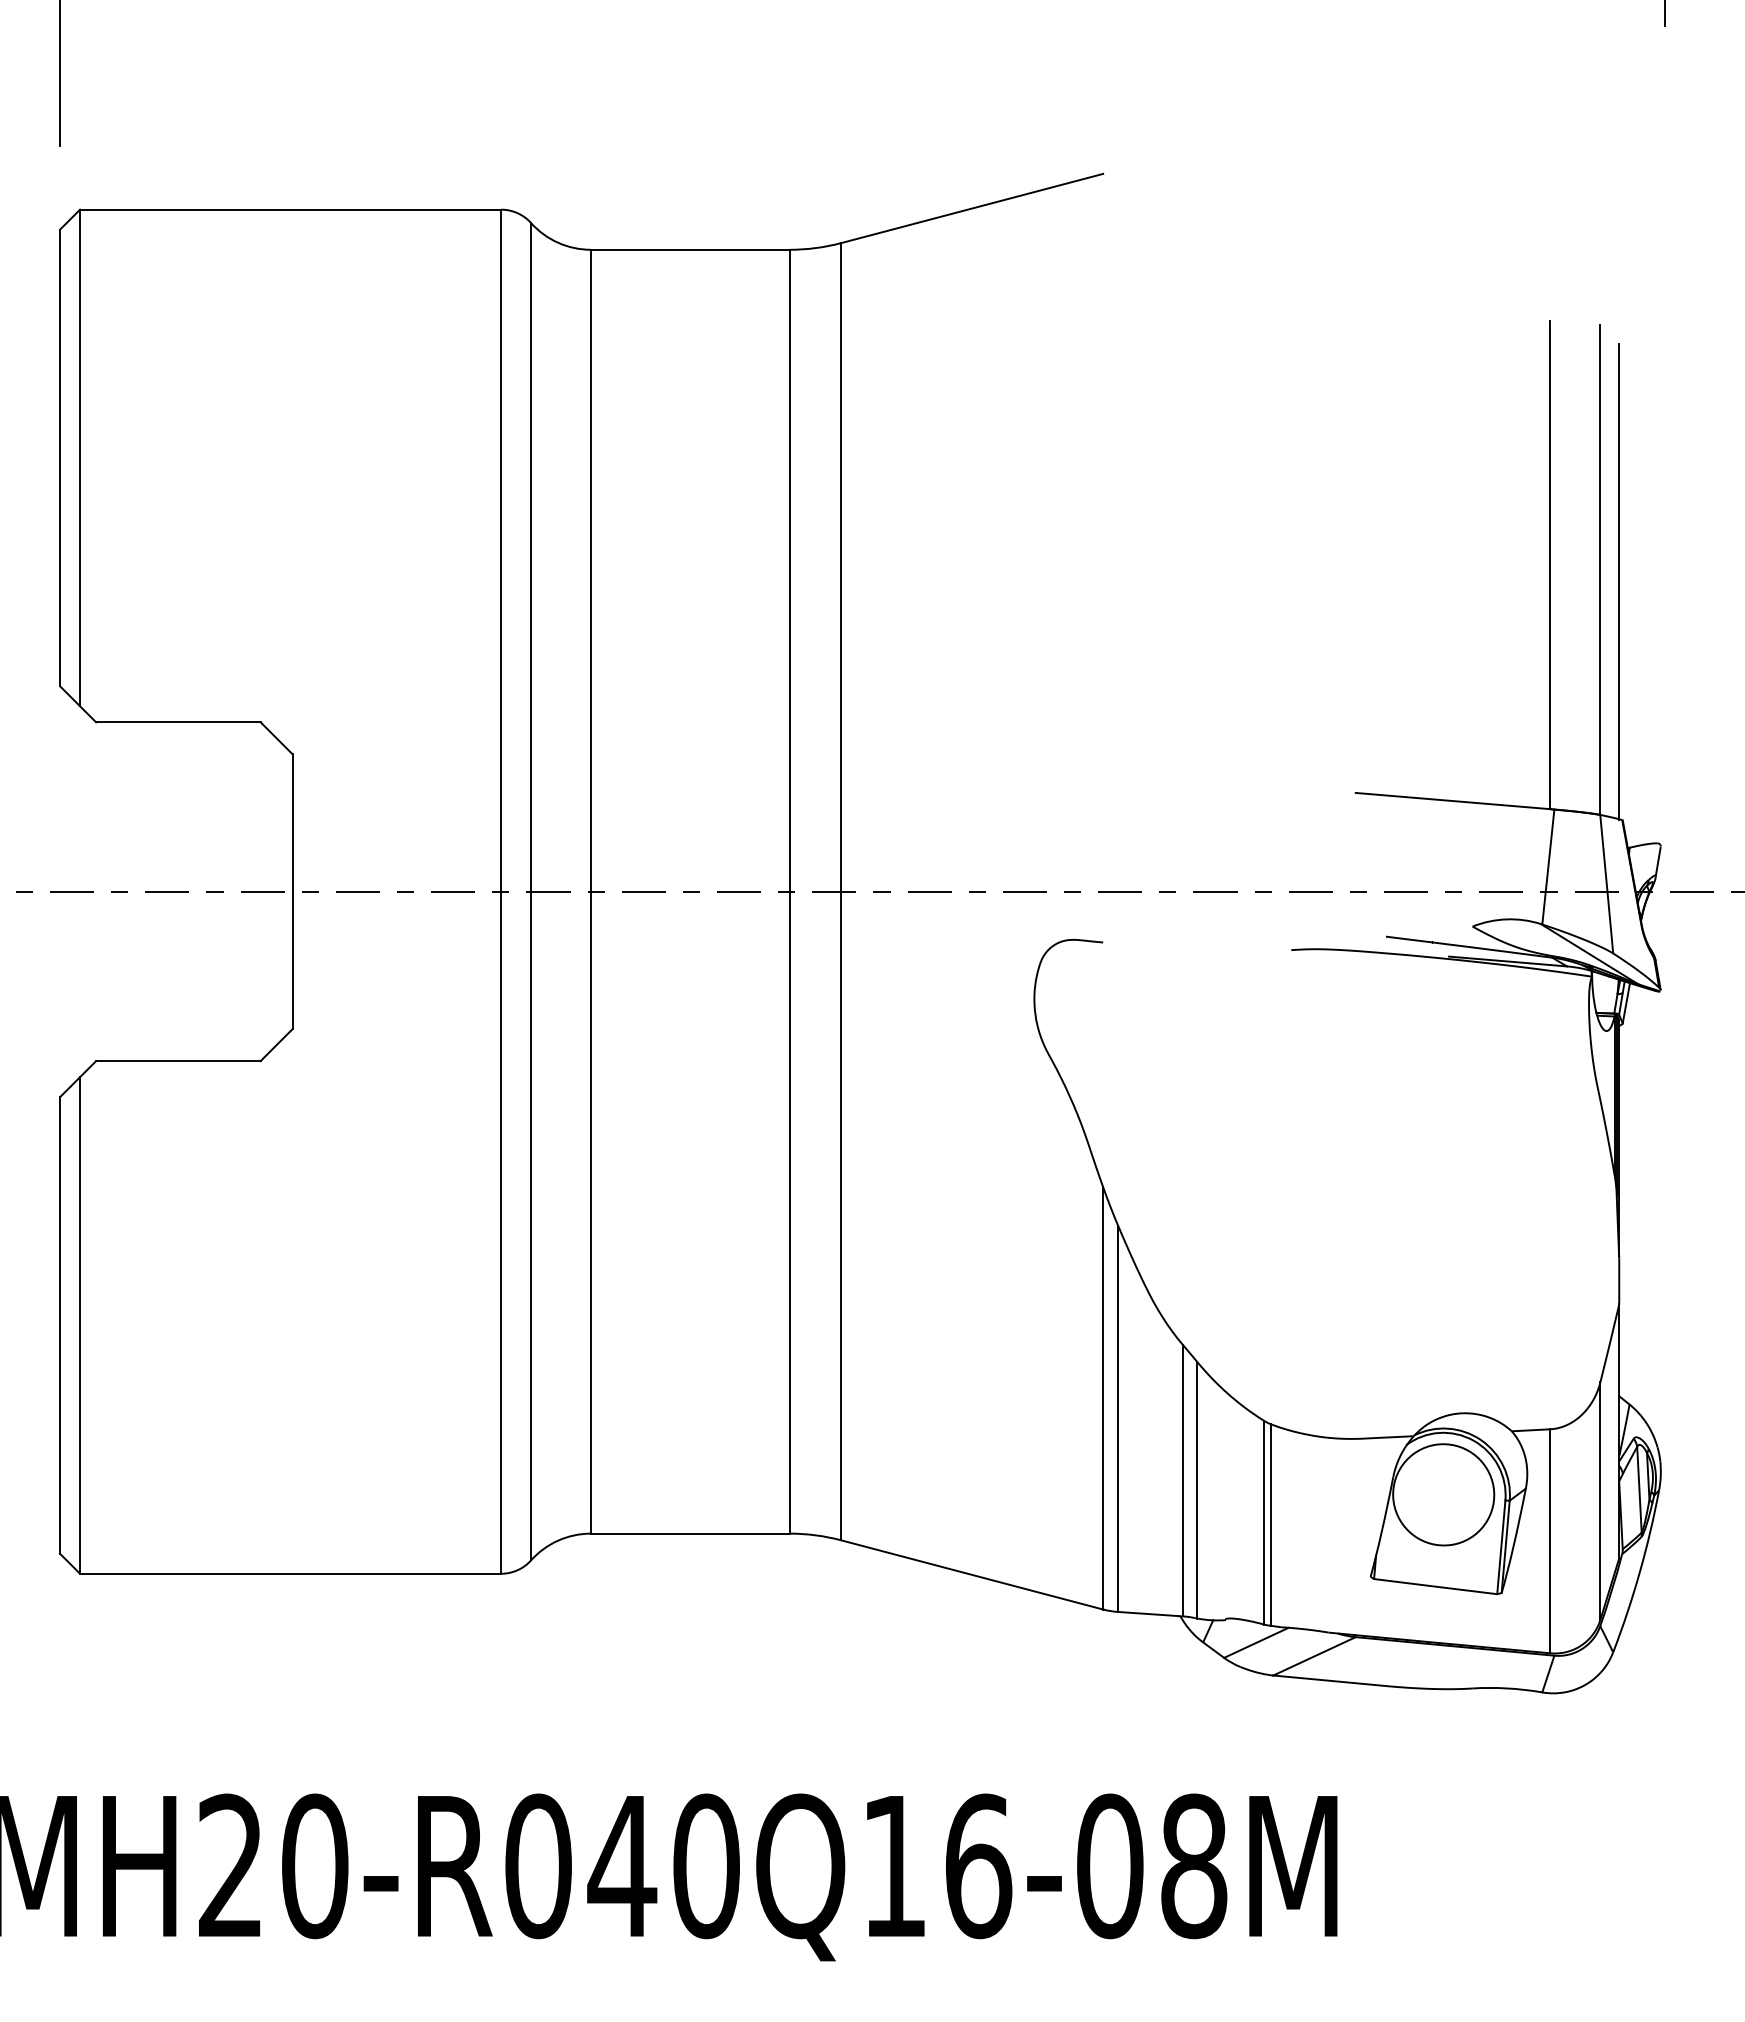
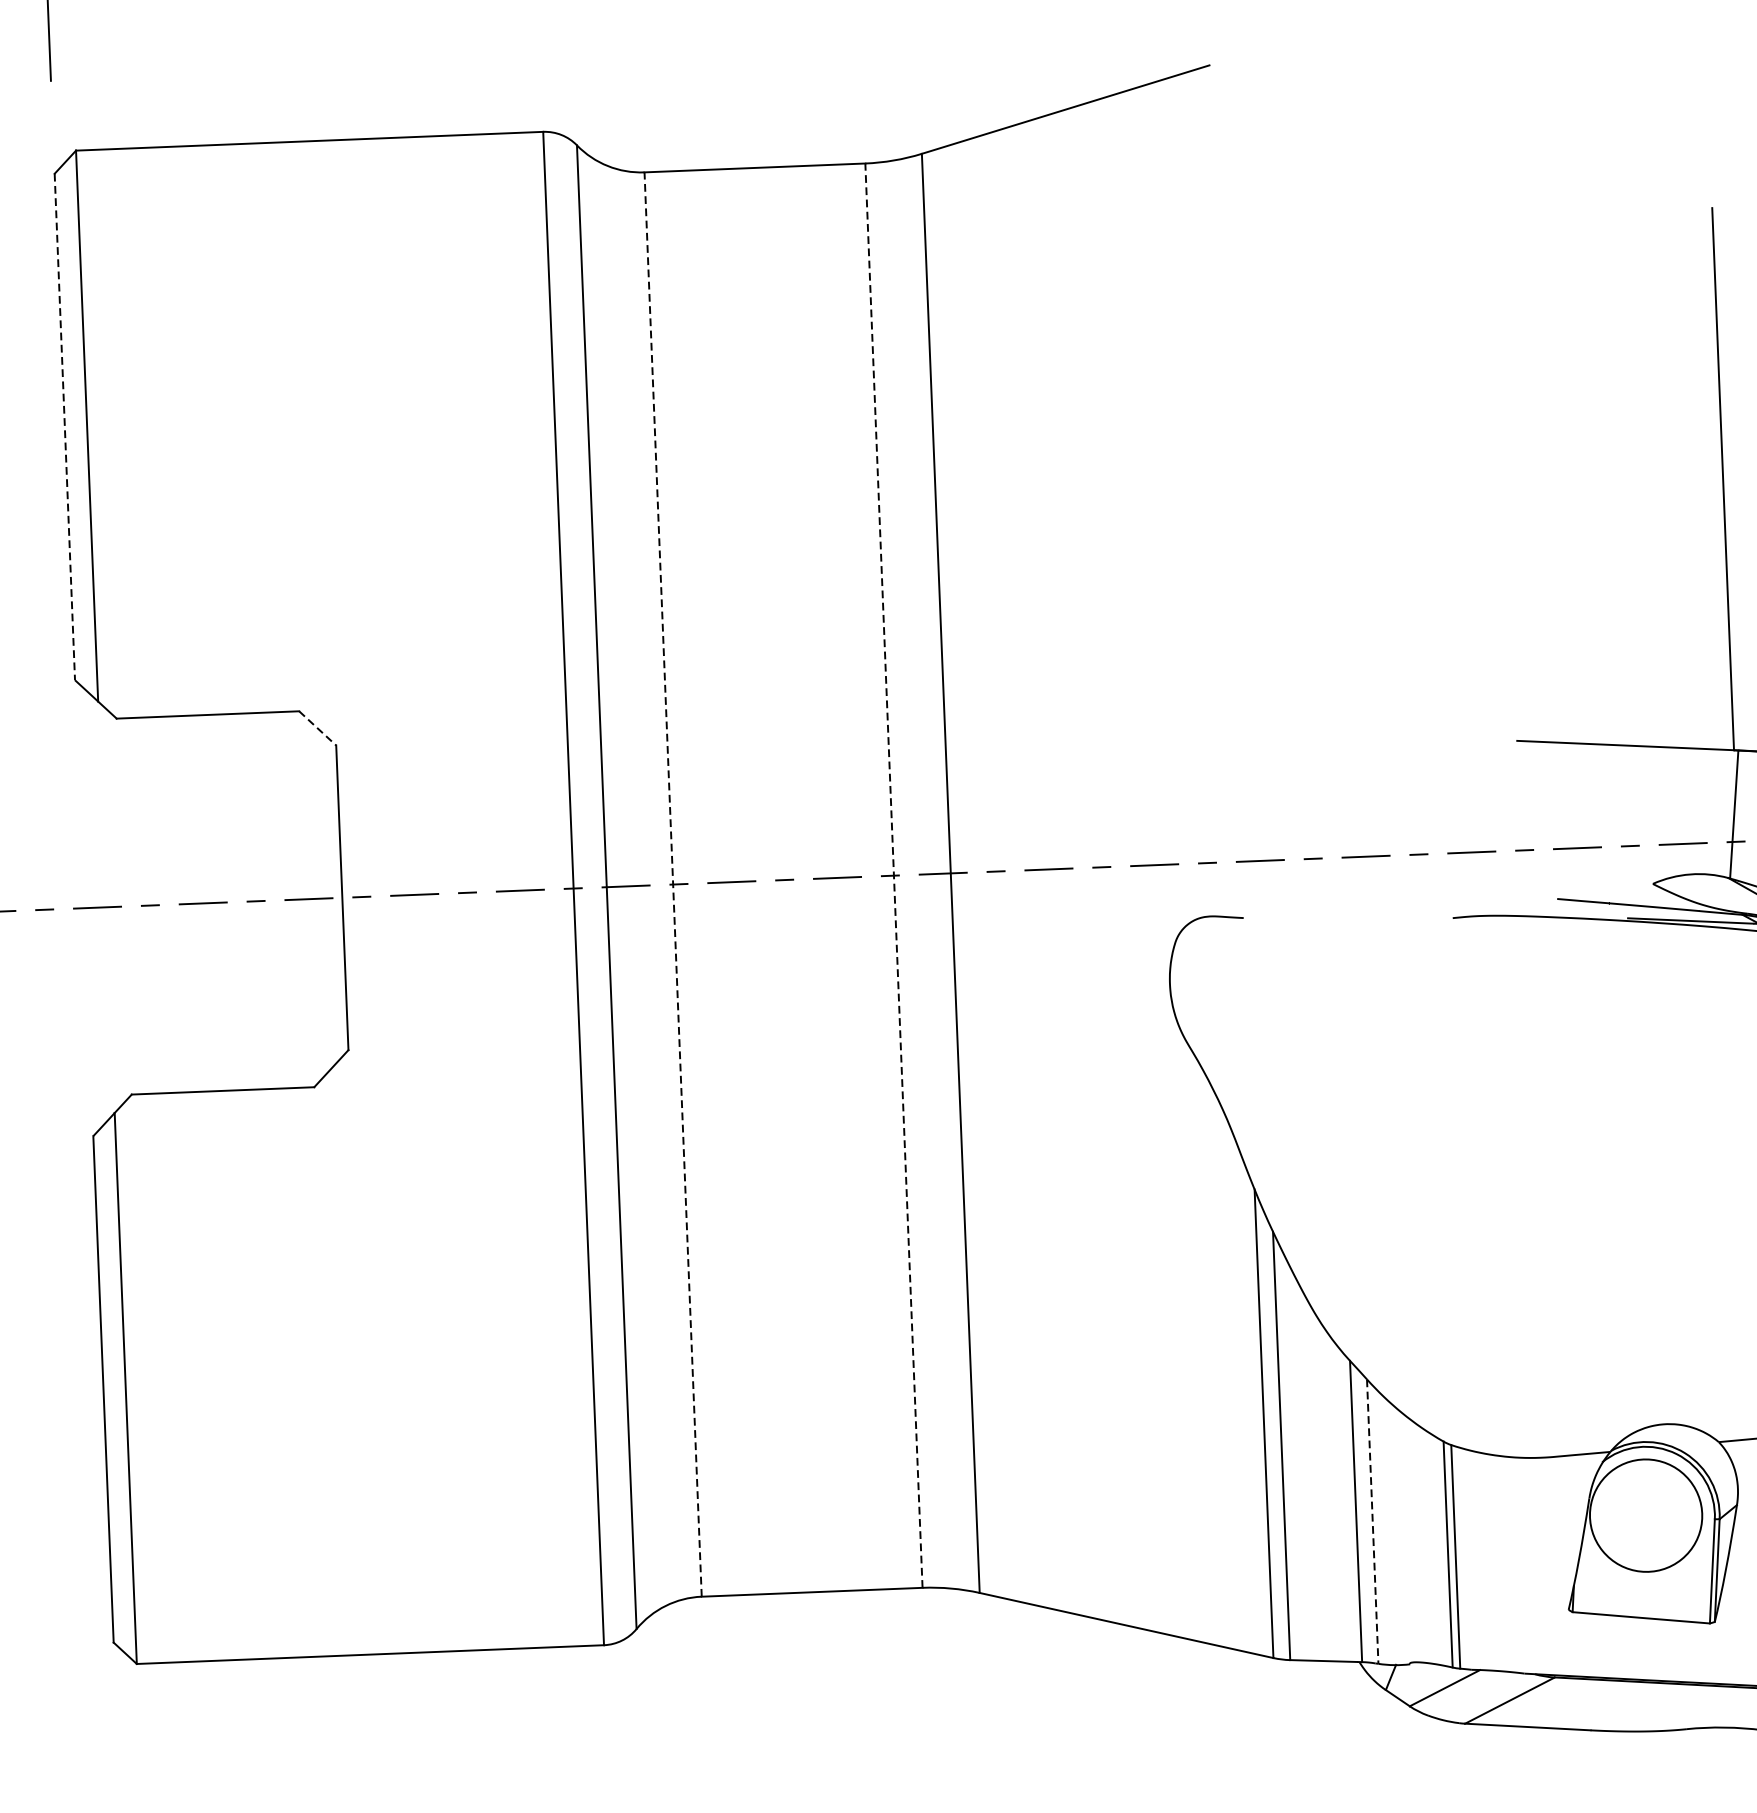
line: (60, 458) -> (65, 427), solid -> dashed
line: (276, 738) -> (317, 728), solid -> dashed
line: (590, 891) -> (672, 884), solid -> dashed
line: (789, 891) -> (893, 875), solid -> dashed
line: (1197, 1490) -> (1372, 1521), solid -> dashed

